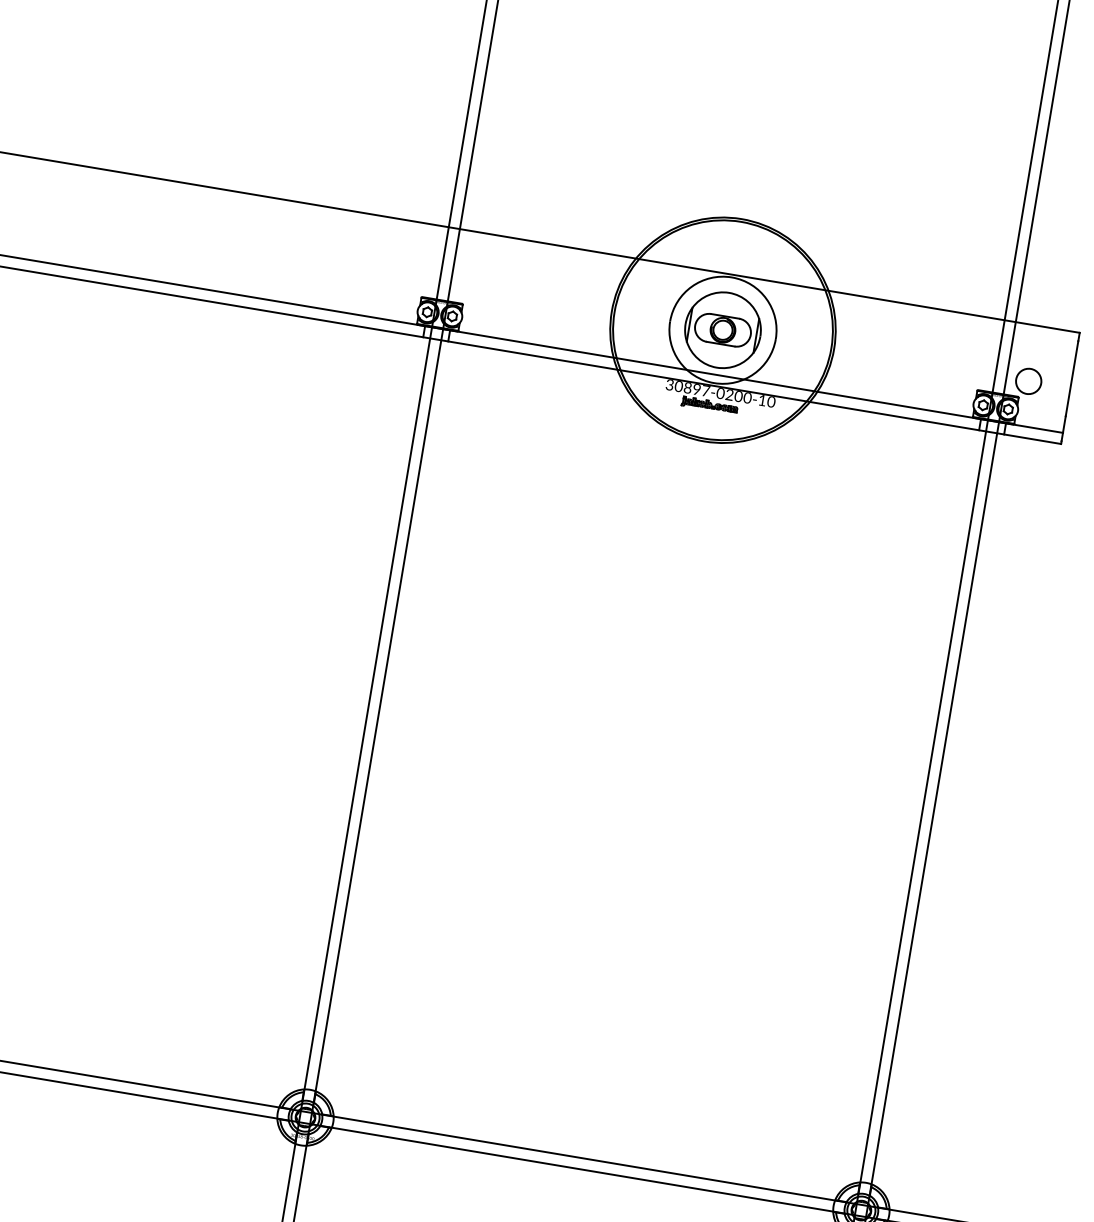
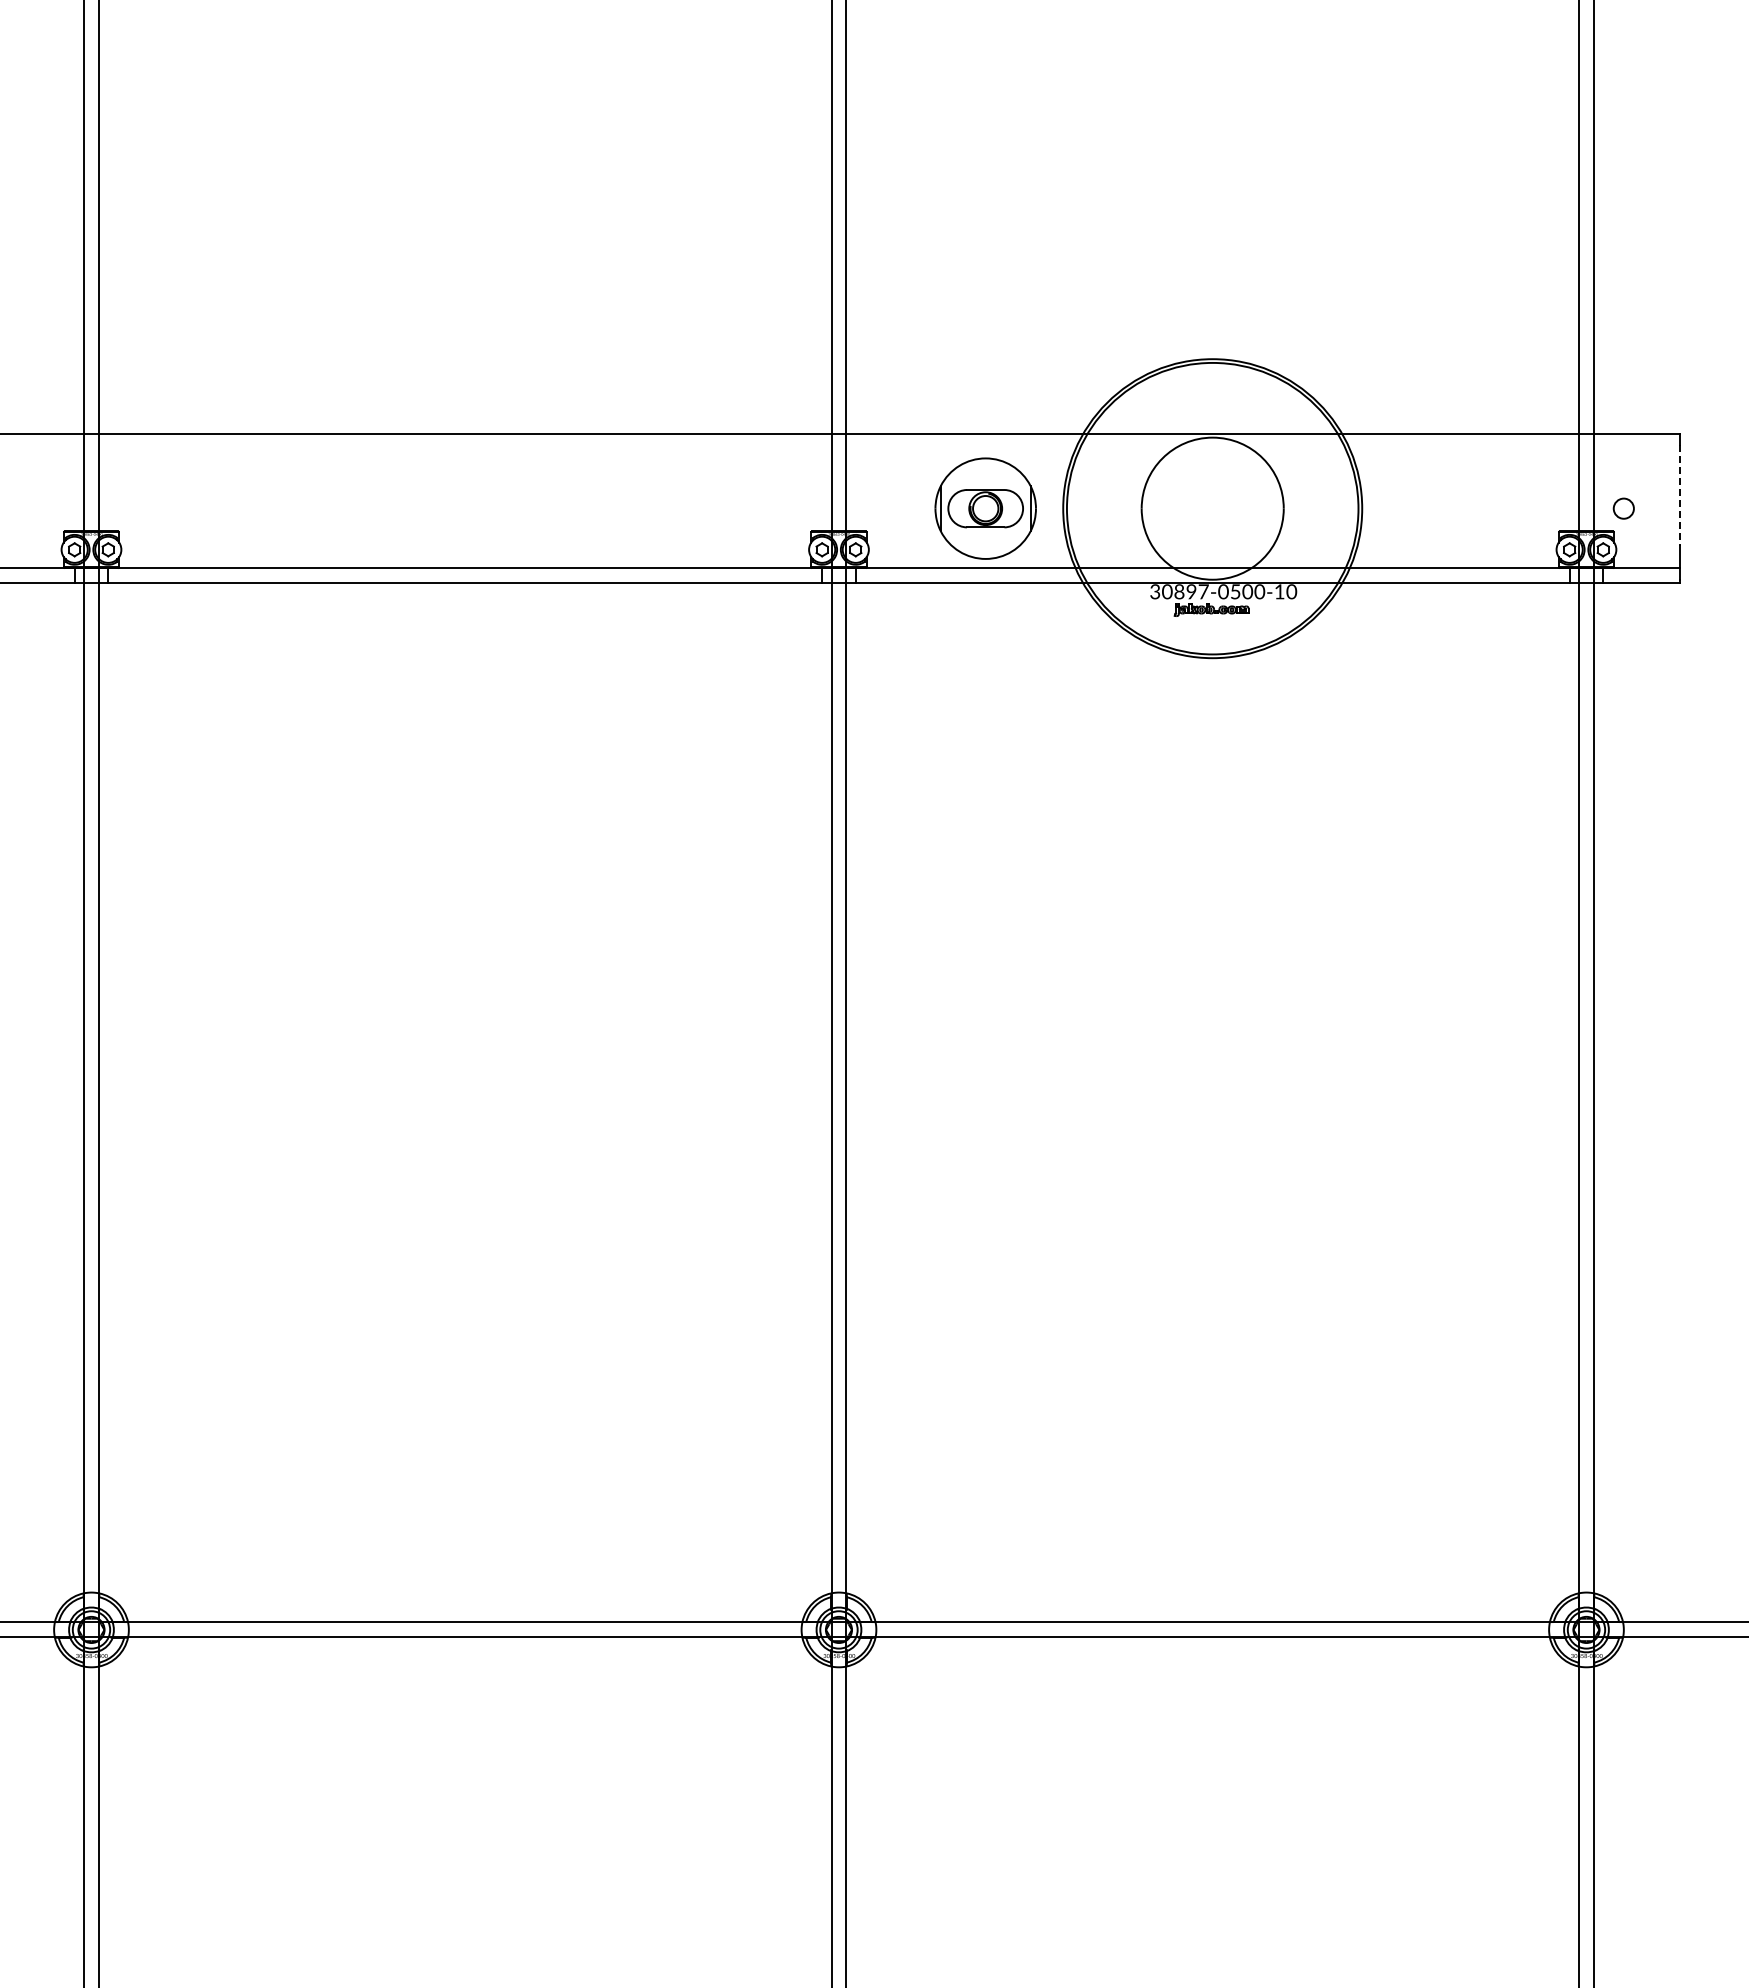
part: (722, 330) -> (985, 508), moved
line: (1071, 379) -> (1679, 496), solid -> dashed
circle: (1028, 381) -> (1623, 508), size x0.6
text: (729, 394) -> (1235, 591), 30897-0200-10 -> 30897-0500-10

